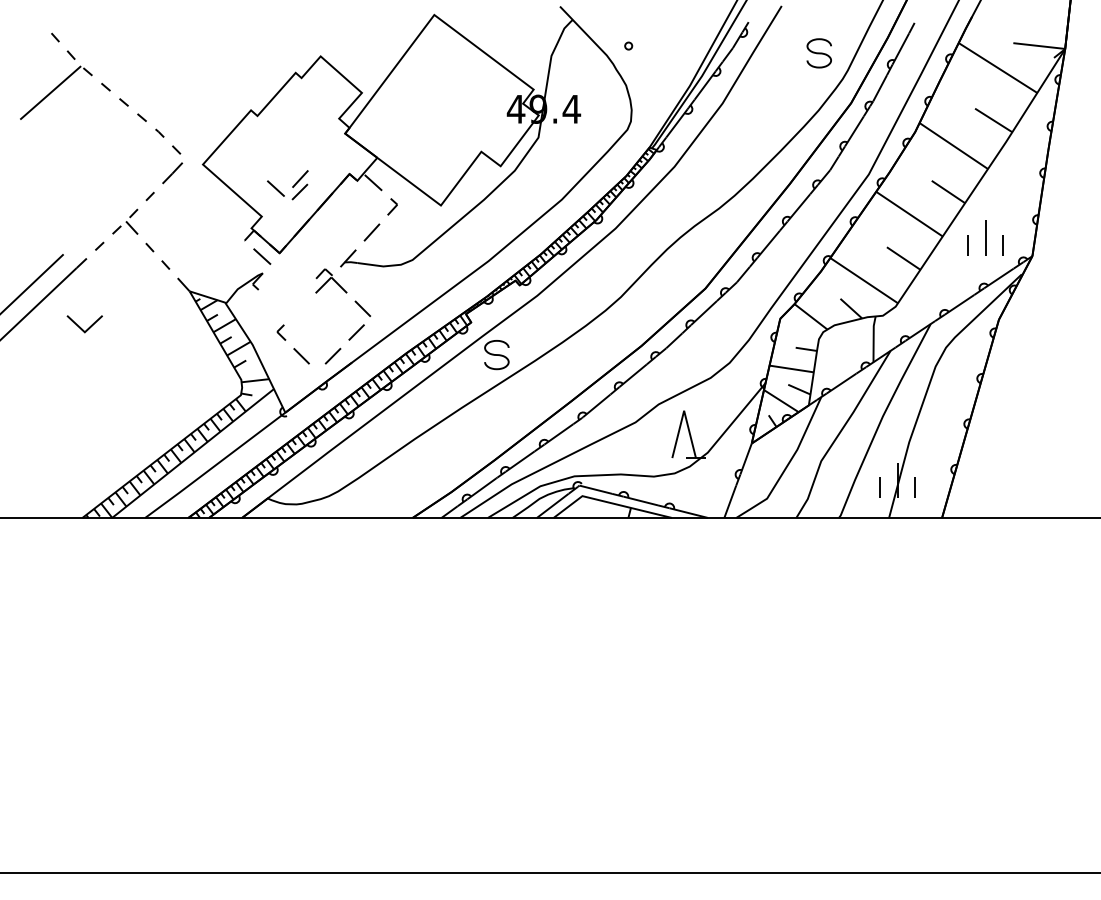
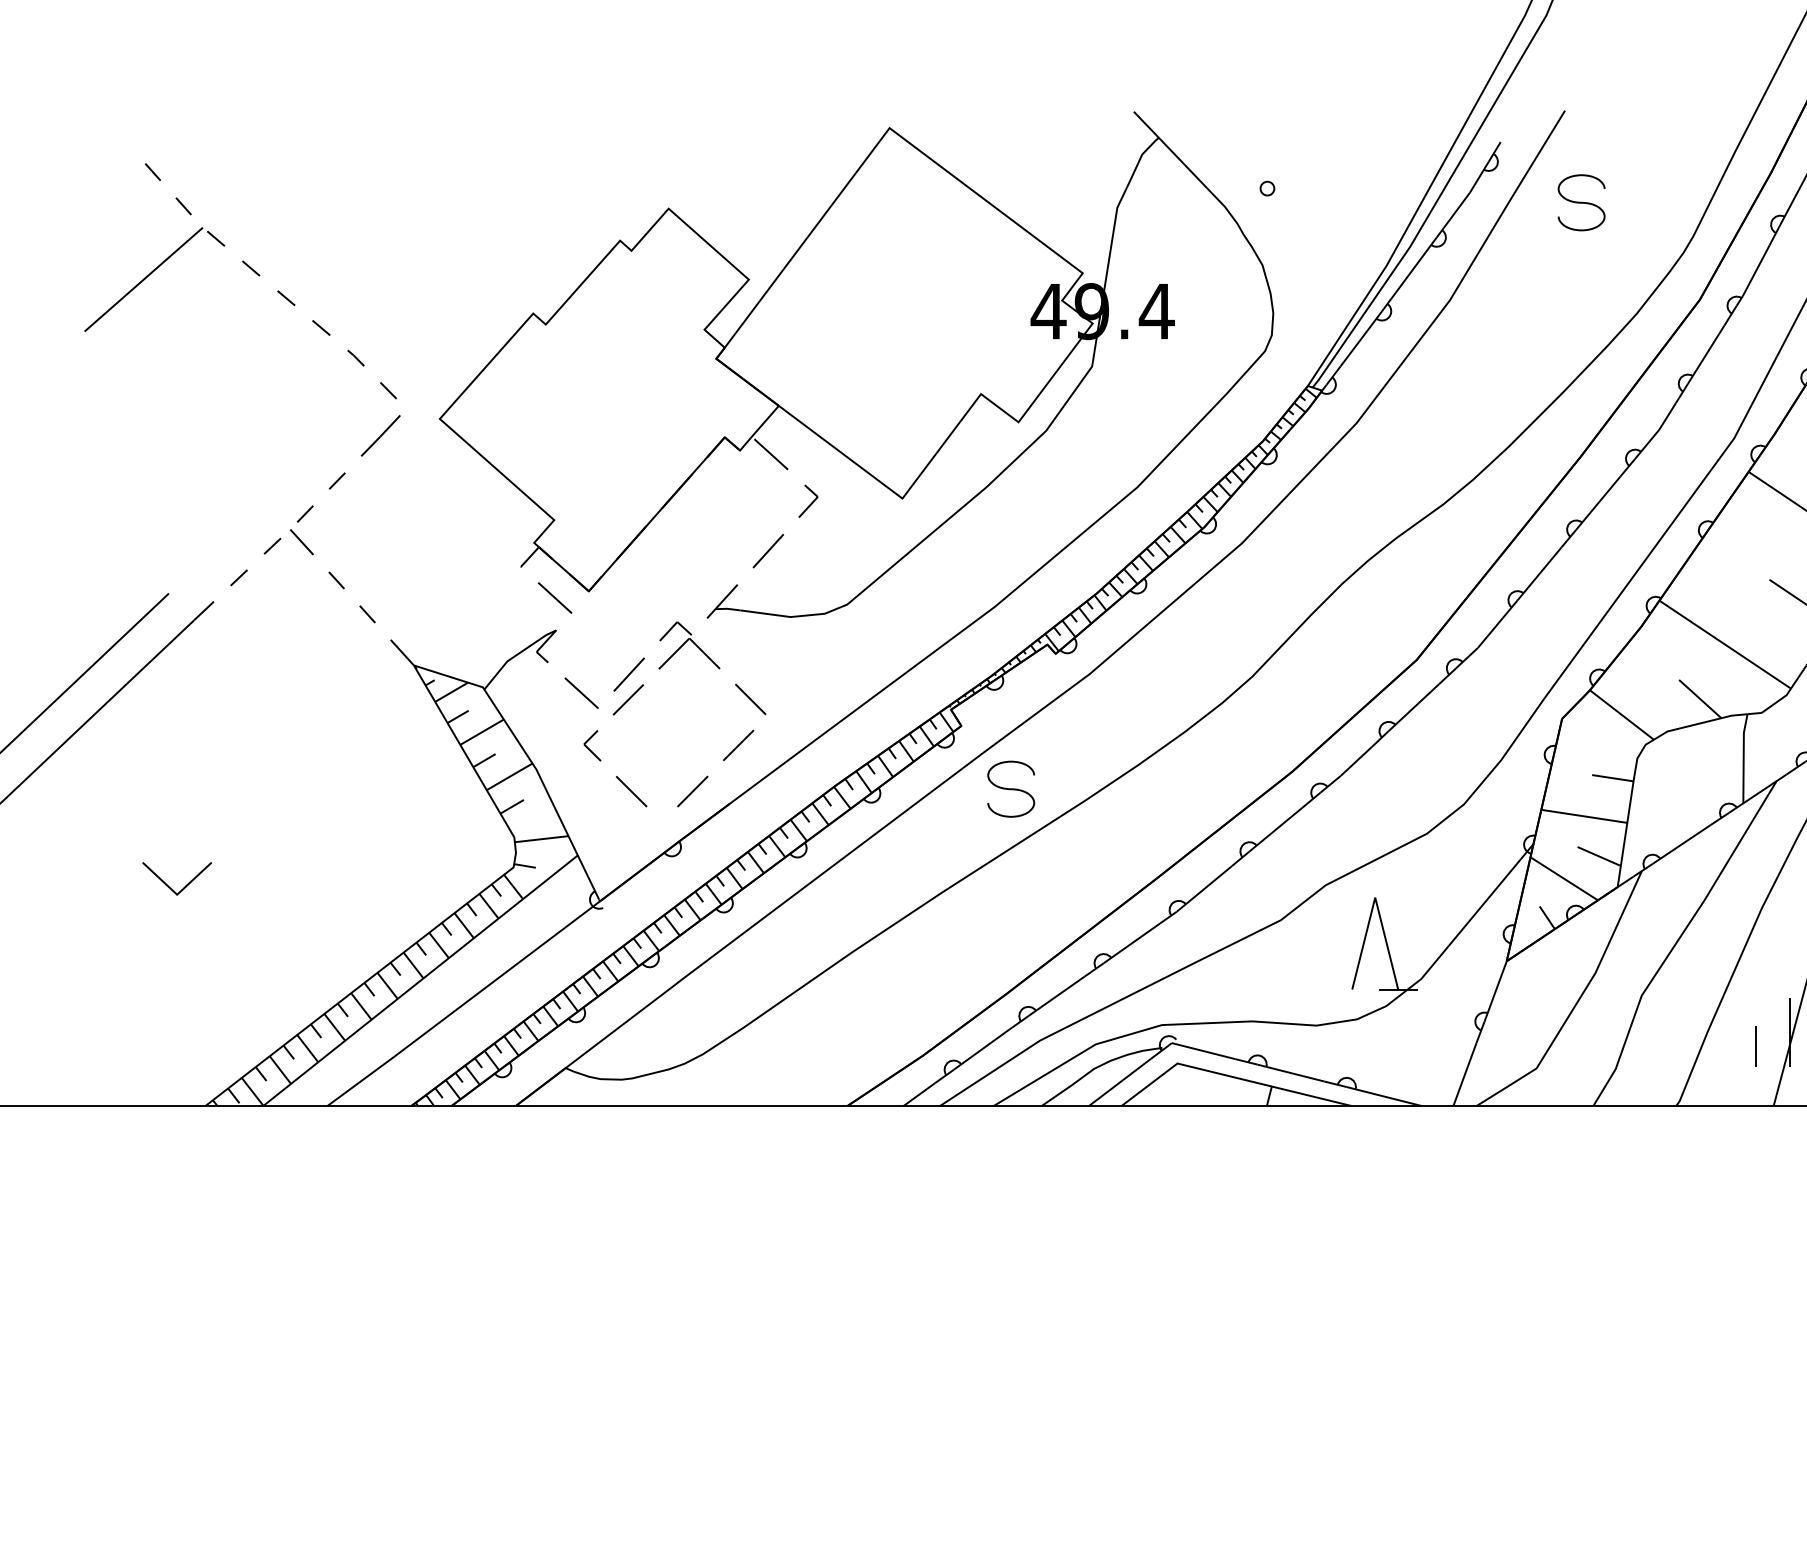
part: (818, 53) -> (1580, 203), moved
part: (287, 185) -> (604, 687), moved
part: (84, 324) -> (176, 879), moved

